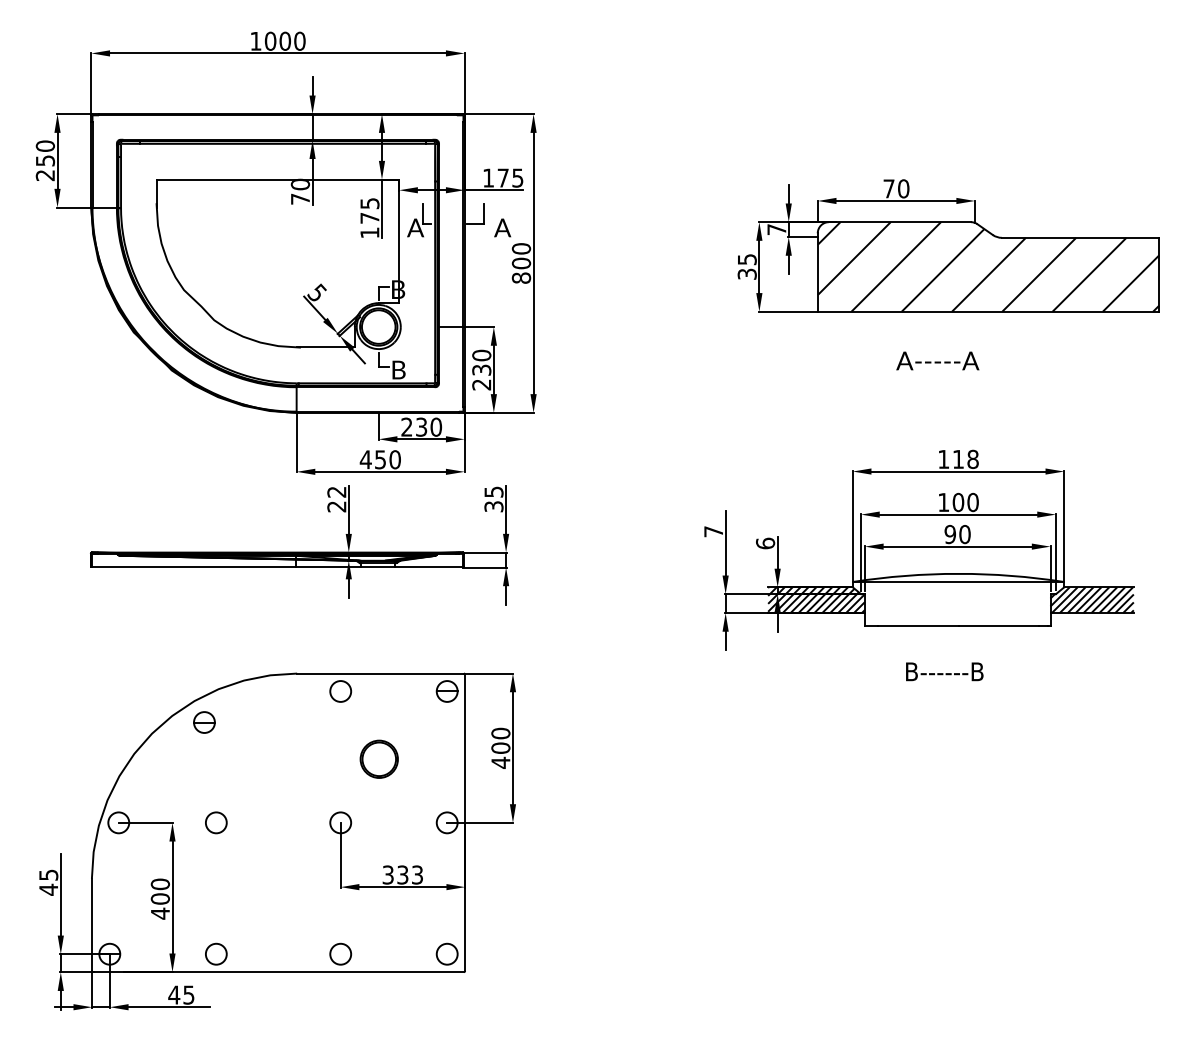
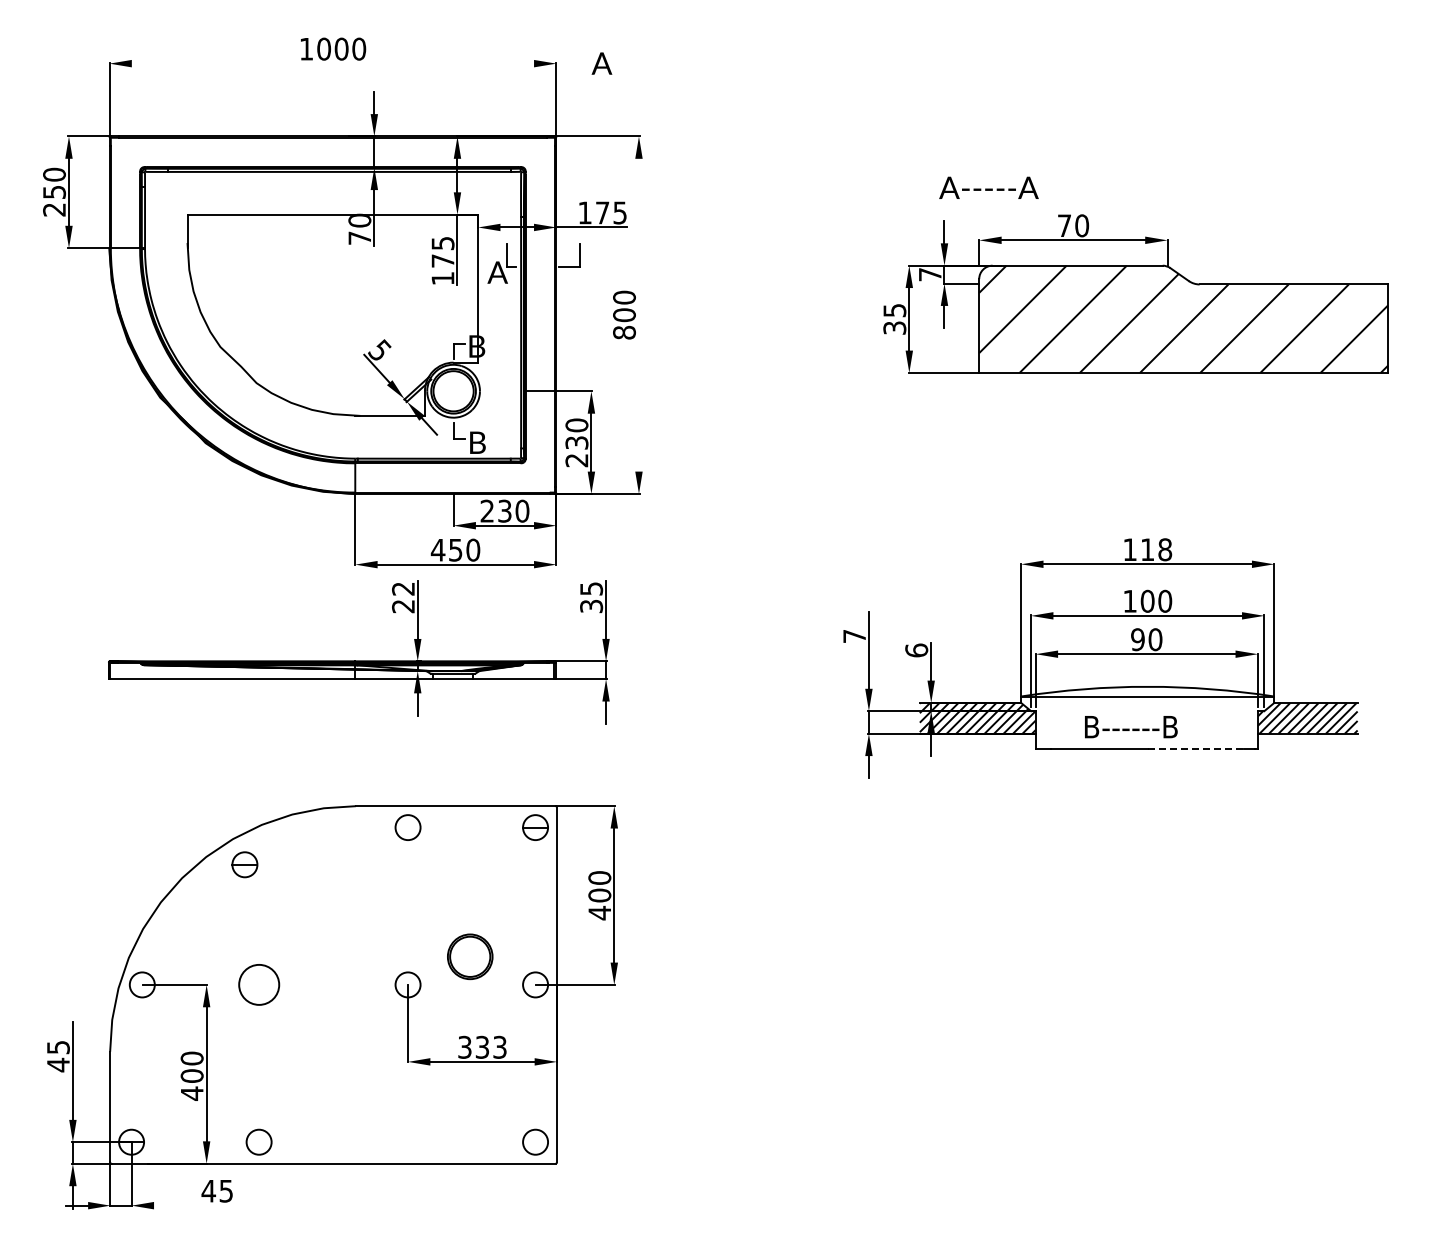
line: (277, 53) -> (332, 63), removed
text: (502, 227) -> (601, 63), moved
line: (533, 262) -> (638, 314), removed
text: (937, 360) -> (988, 187), moved
line: (999, 626) -> (1196, 749), solid -> dashed
text: (944, 672) -> (1131, 727), moved
part: (379, 759) -> (470, 956), moved
circle: (215, 822) -> (258, 984), size x1.6
circle: (340, 953) -> (407, 1141), removed
line: (169, 1007) -> (202, 1205), removed

